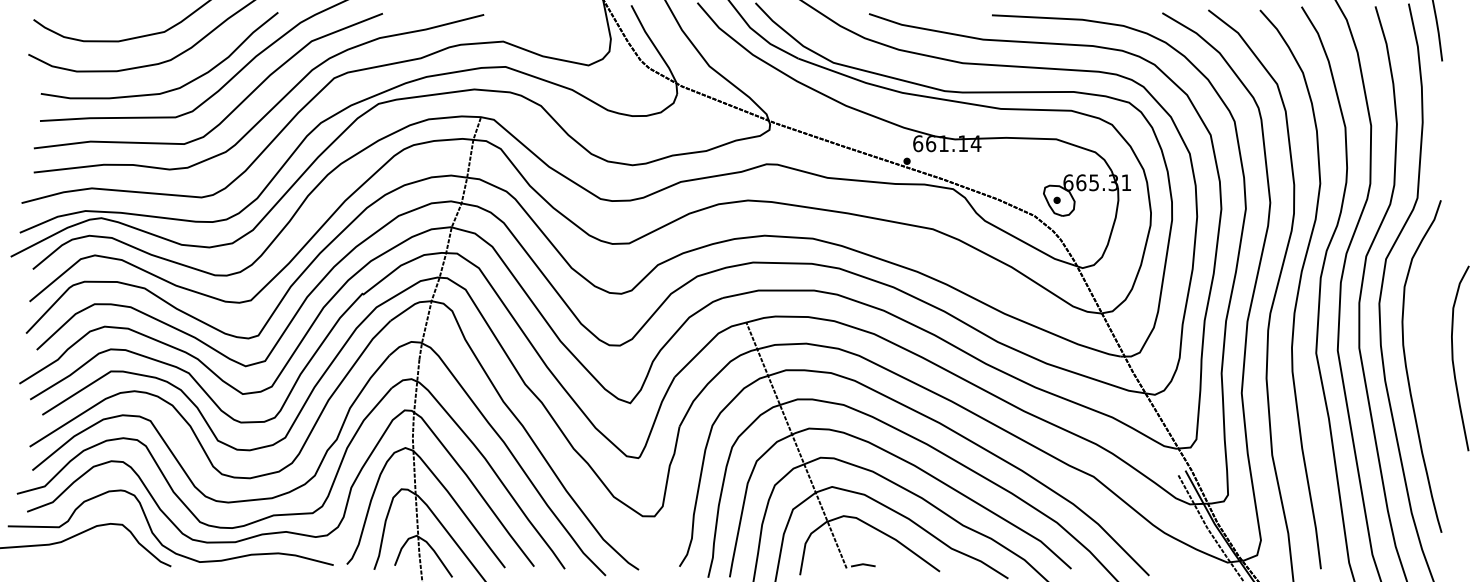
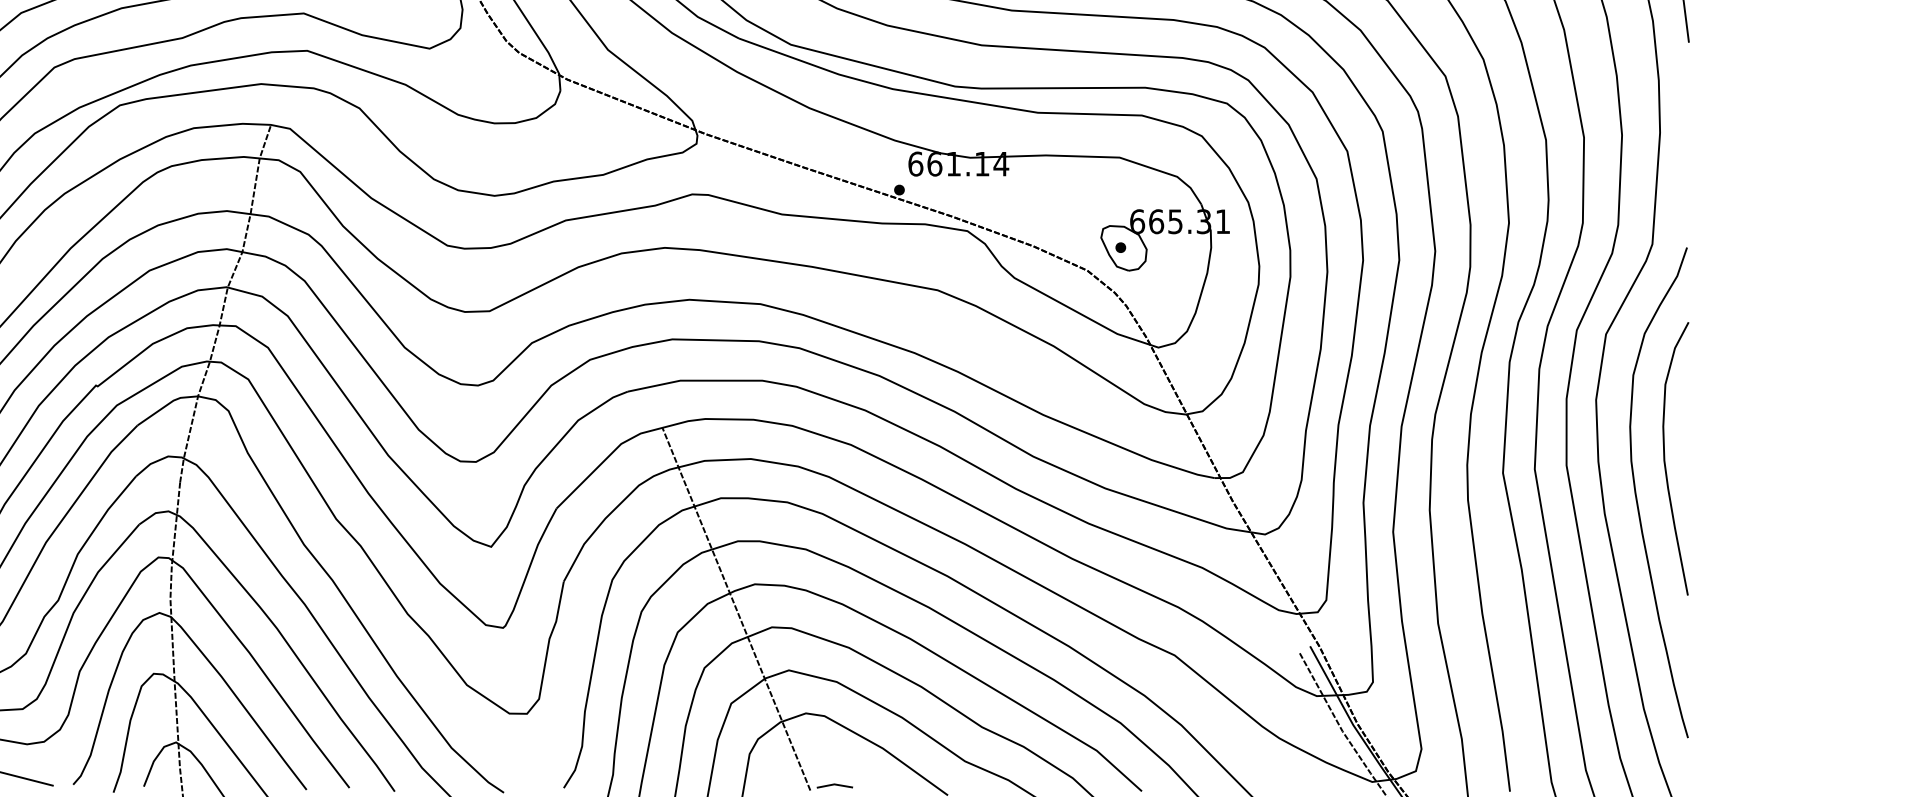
curve: (1453, 358) -> (1665, 458), moved

